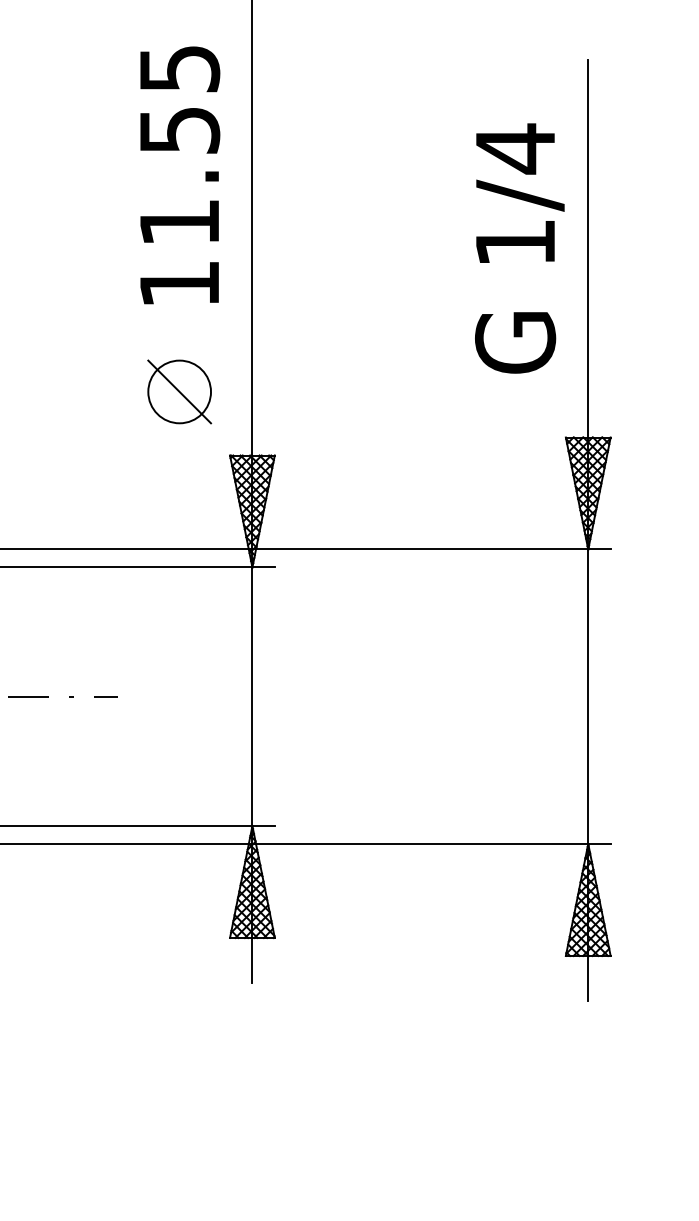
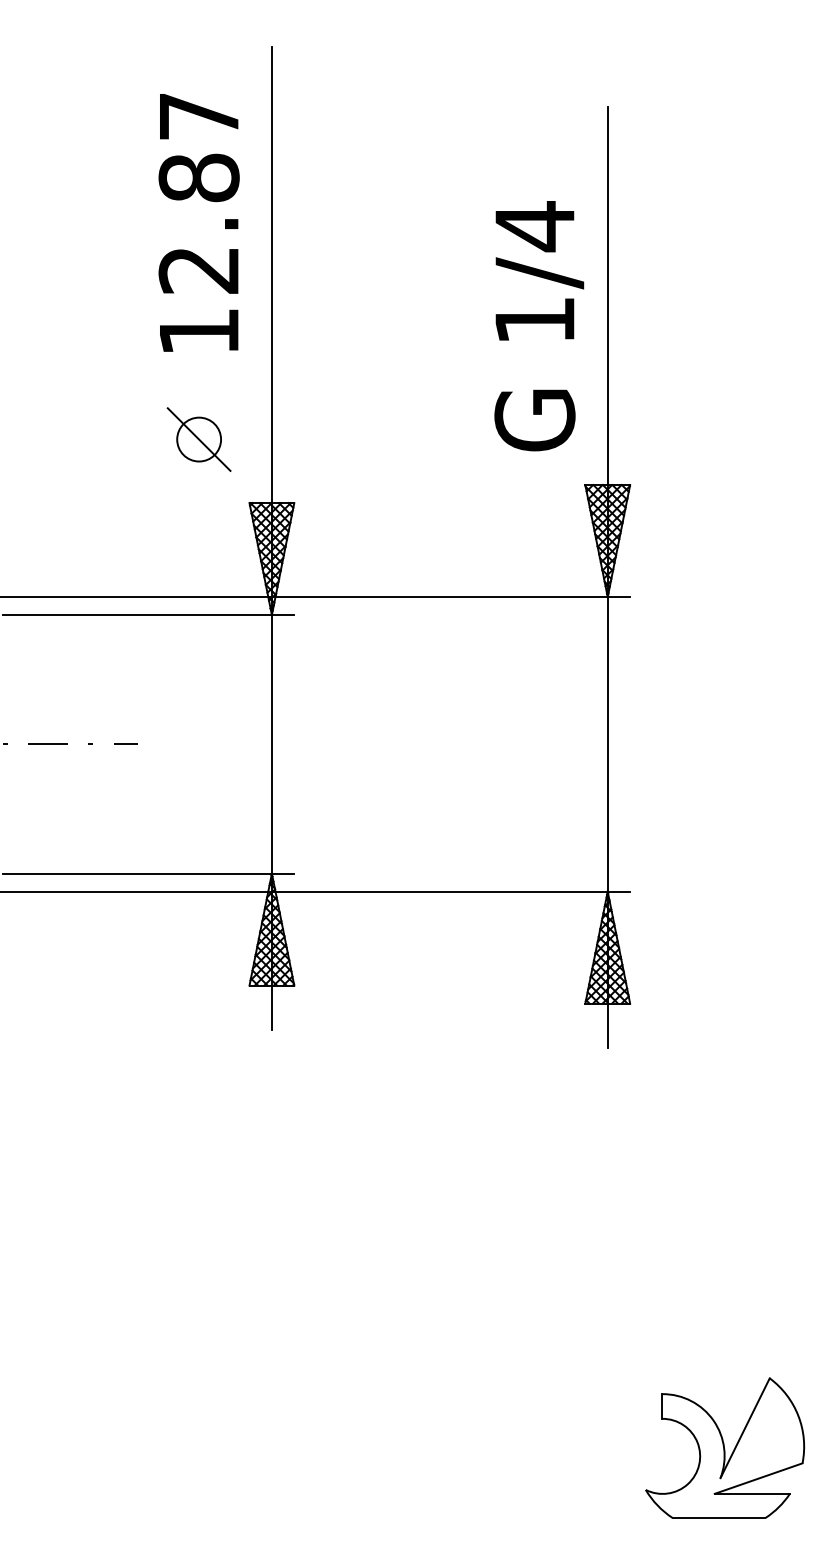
text: (179, 145) -> (198, 193), 11.55 -> 12.87
text: (520, 248) -> (539, 326), moved
circle: (179, 391) -> (198, 439), size x0.7

